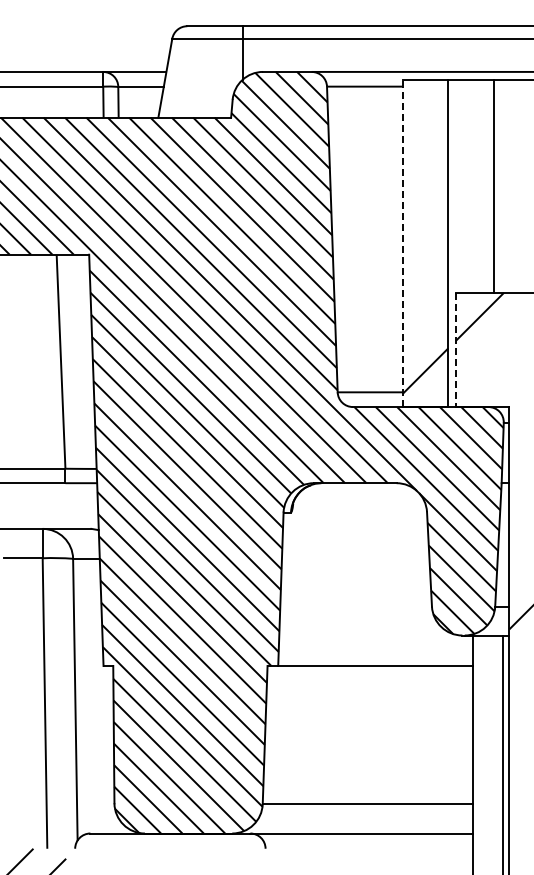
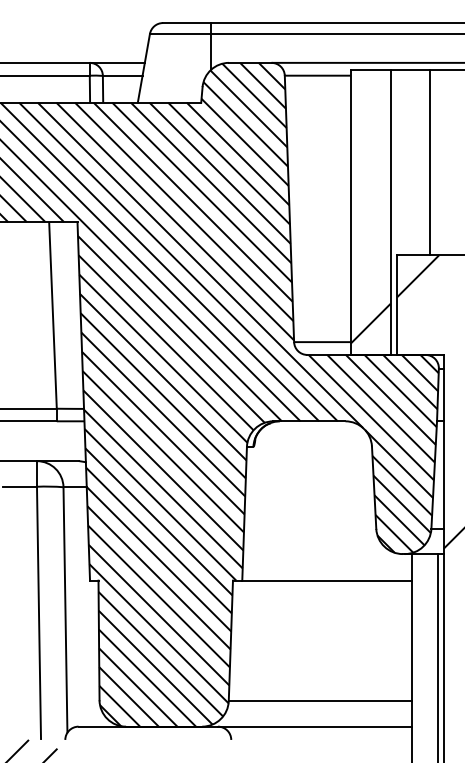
line: (402, 243) -> (350, 212), dashed -> solid
line: (455, 350) -> (396, 305), dashed -> solid

